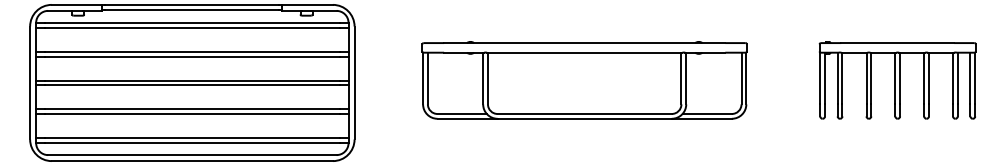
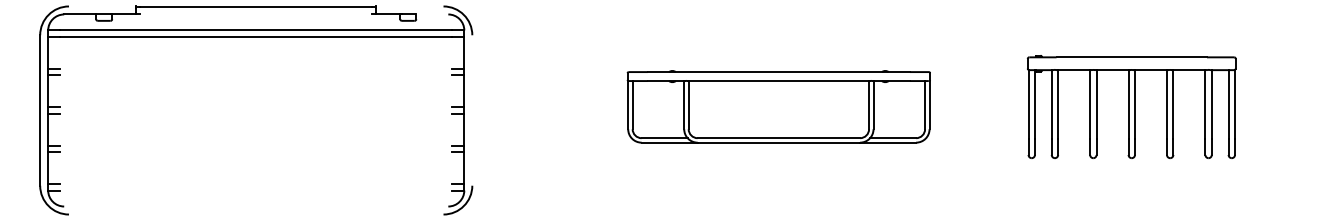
line: (76, 4) -> (102, 6), removed
line: (307, 4) -> (409, 6), removed
line: (192, 10) -> (256, 13), removed
line: (323, 10) -> (431, 14), removed
line: (192, 51) -> (256, 68), removed
line: (192, 56) -> (256, 75), removed
part: (584, 79) -> (778, 106), size x0.7
part: (897, 79) -> (1131, 106), moved
line: (192, 80) -> (256, 107), removed
line: (354, 83) -> (472, 110), removed
line: (192, 85) -> (256, 113), removed
line: (192, 109) -> (256, 145), removed
line: (192, 114) -> (256, 152), removed
line: (192, 138) -> (256, 184), removed
line: (192, 143) -> (256, 190), removed
line: (192, 155) -> (256, 206), removed
line: (192, 161) -> (256, 214), removed

